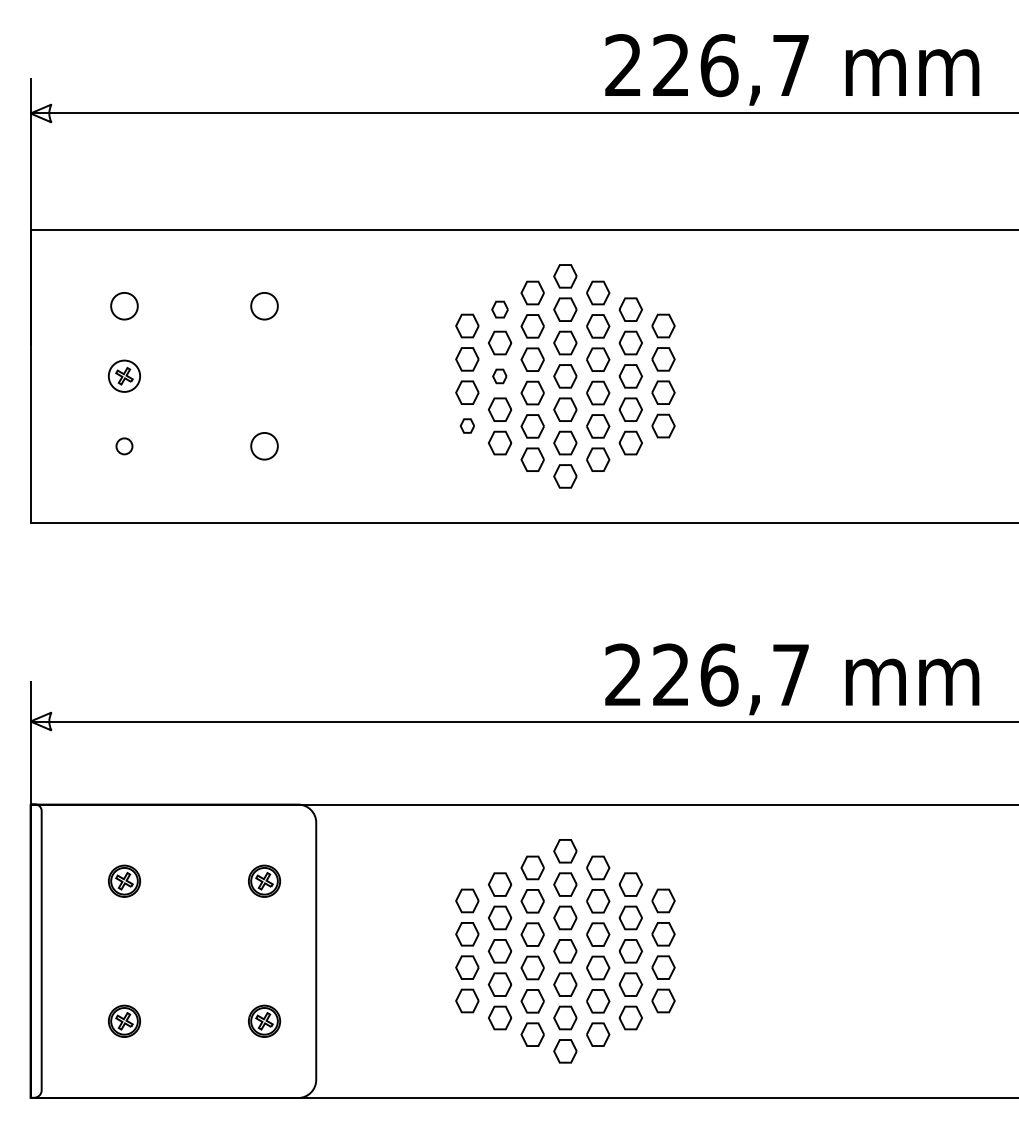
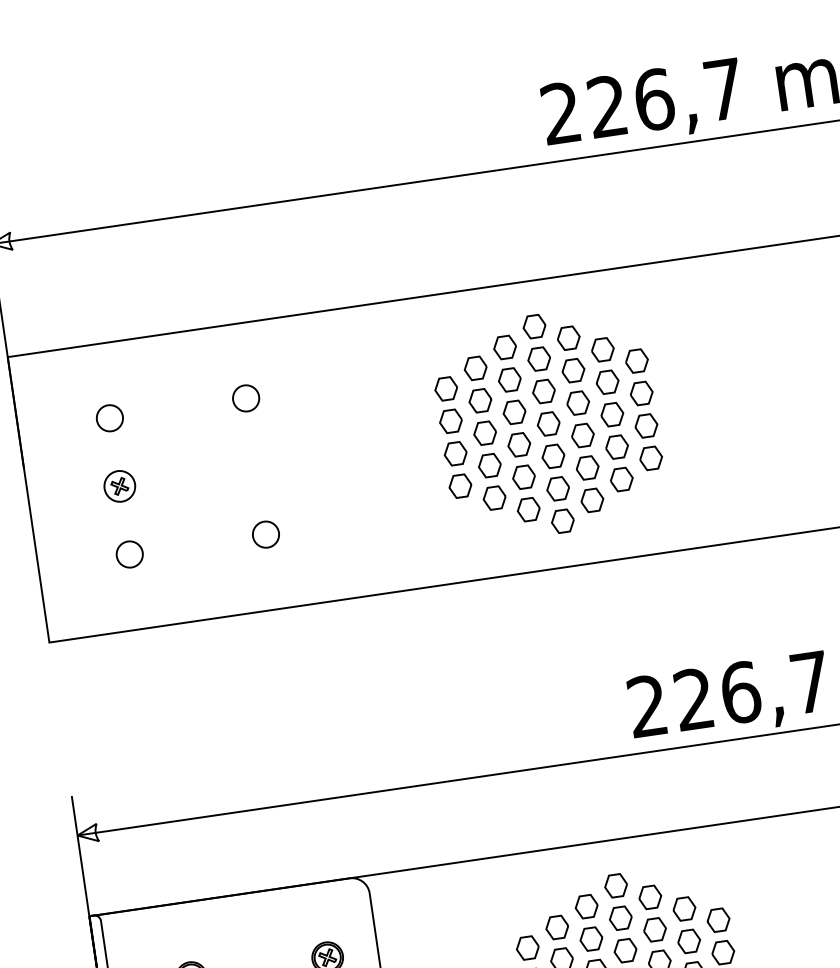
part: (499, 309) -> (475, 368), size x1.43
part: (499, 376) -> (484, 433), size x1.67
part: (467, 425) -> (460, 485), size x1.67
part: (124, 446) -> (129, 554), size x1.67

